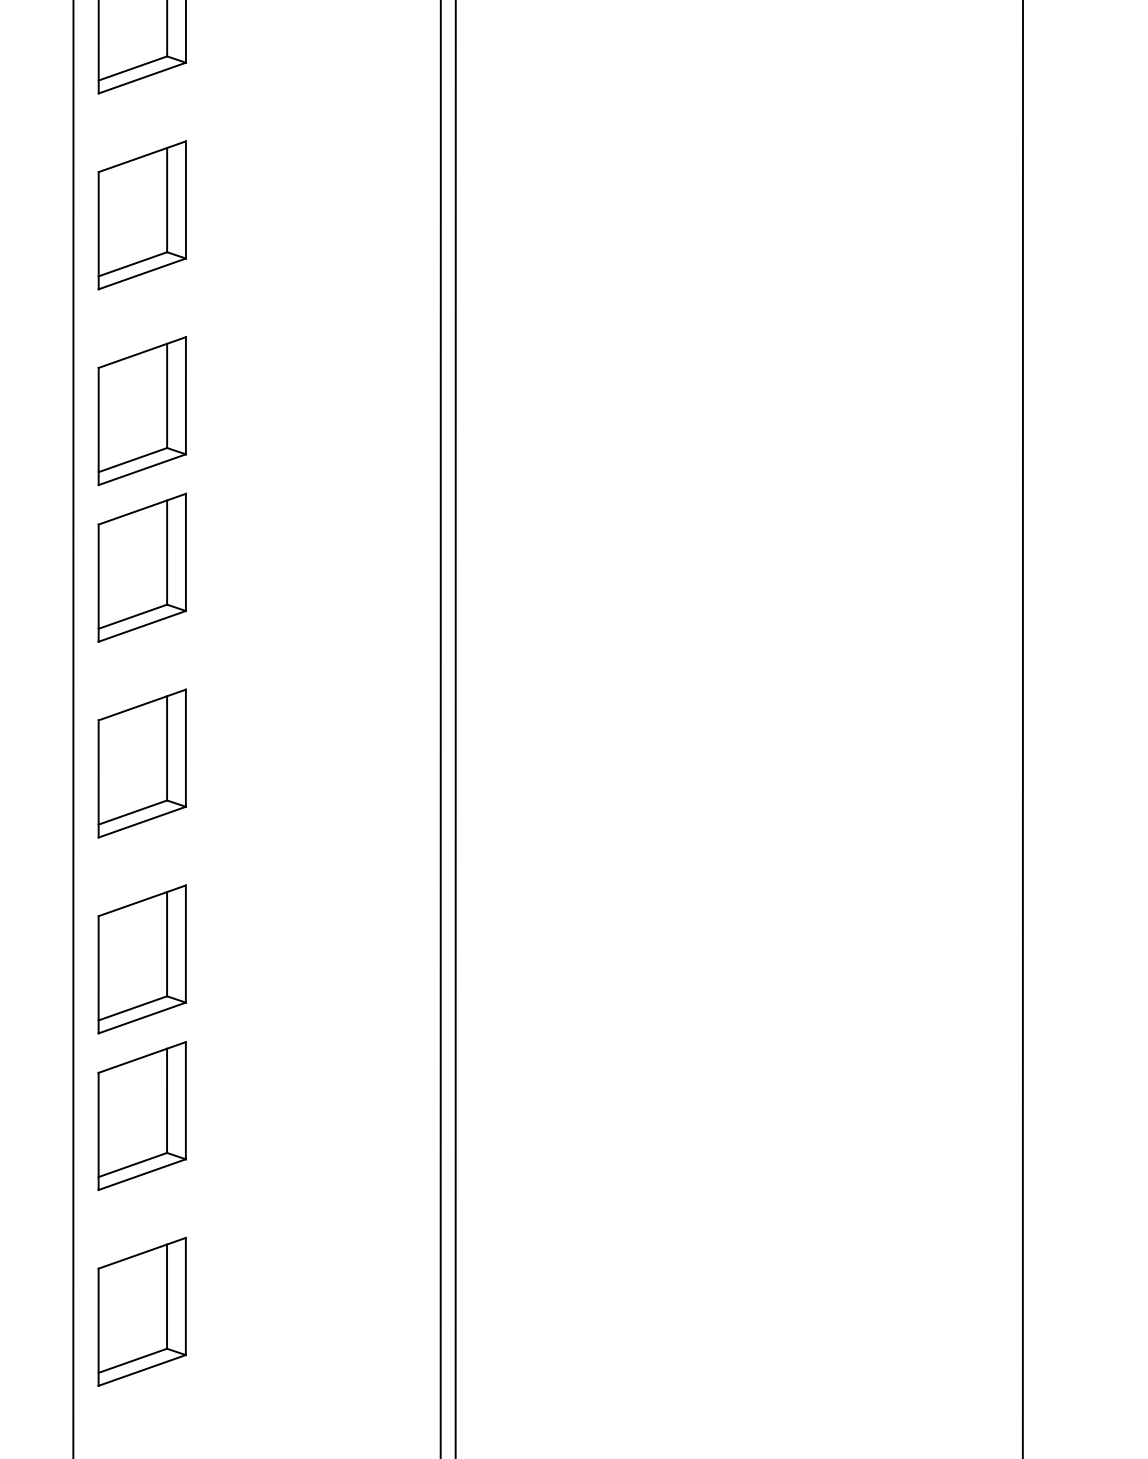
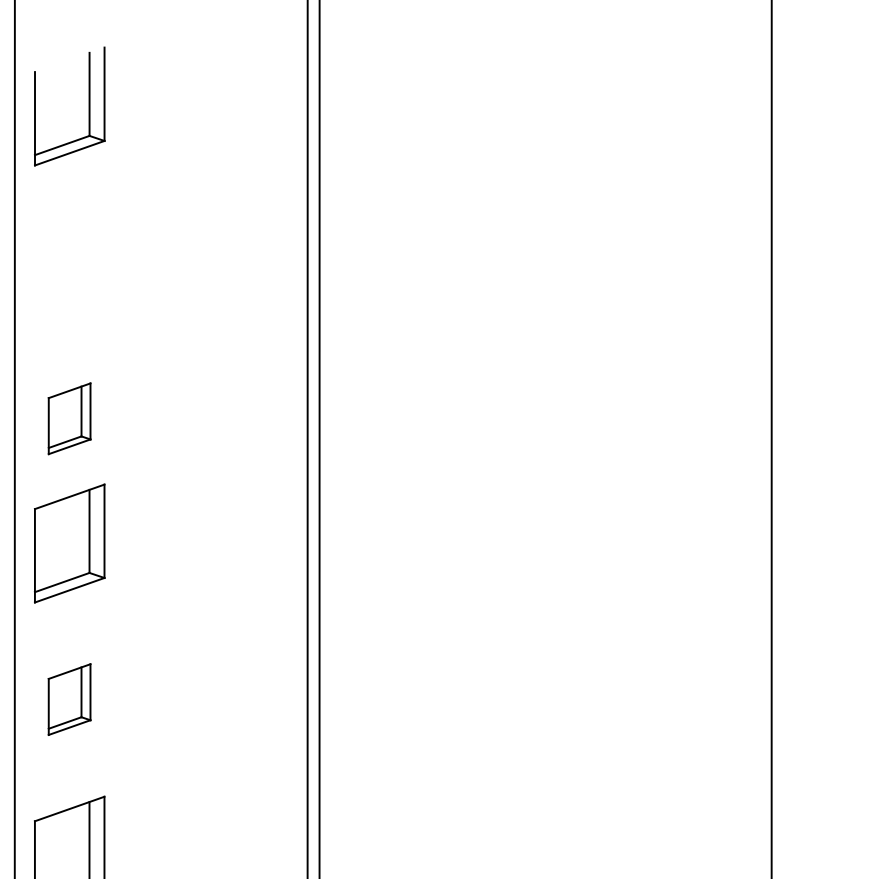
part: (141, 215) -> (69, 262), removed
part: (141, 411) -> (69, 418), size x0.6
part: (141, 763) -> (69, 699), size x0.6

